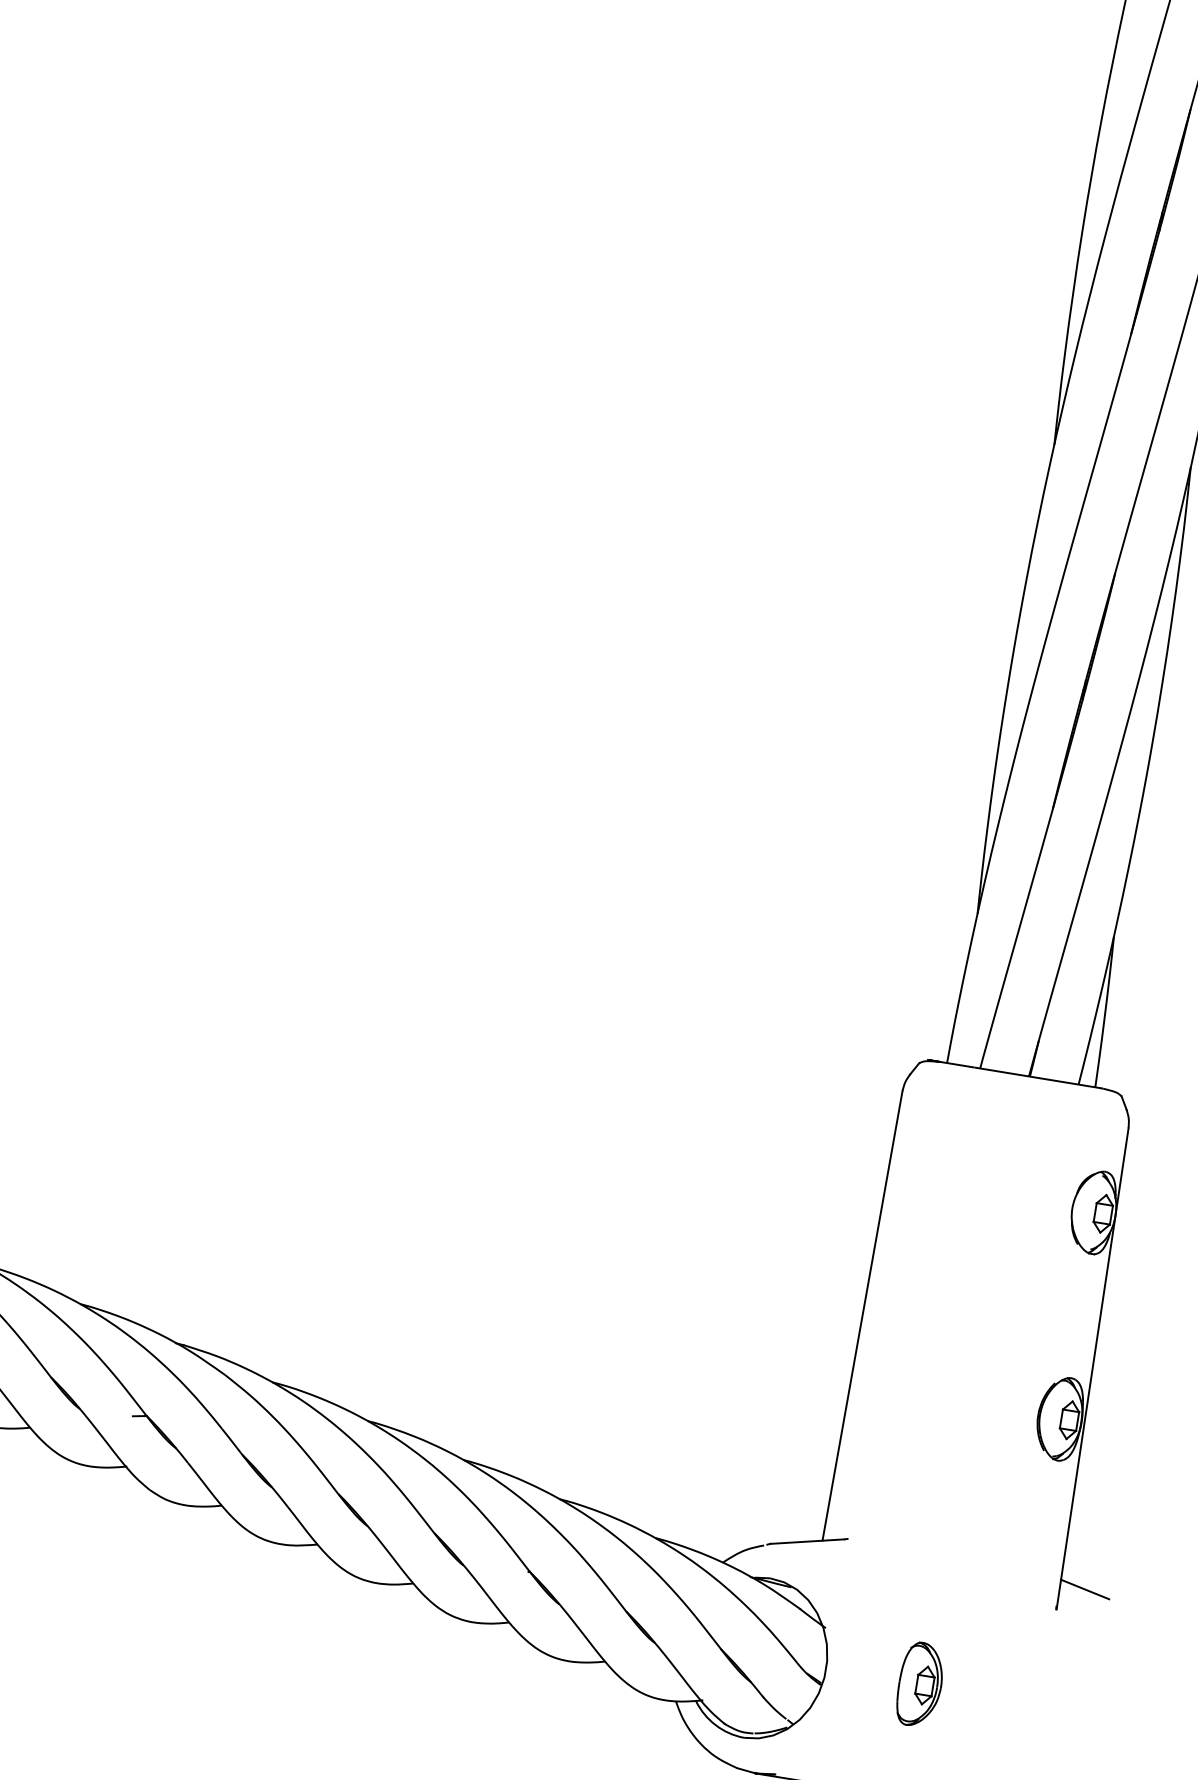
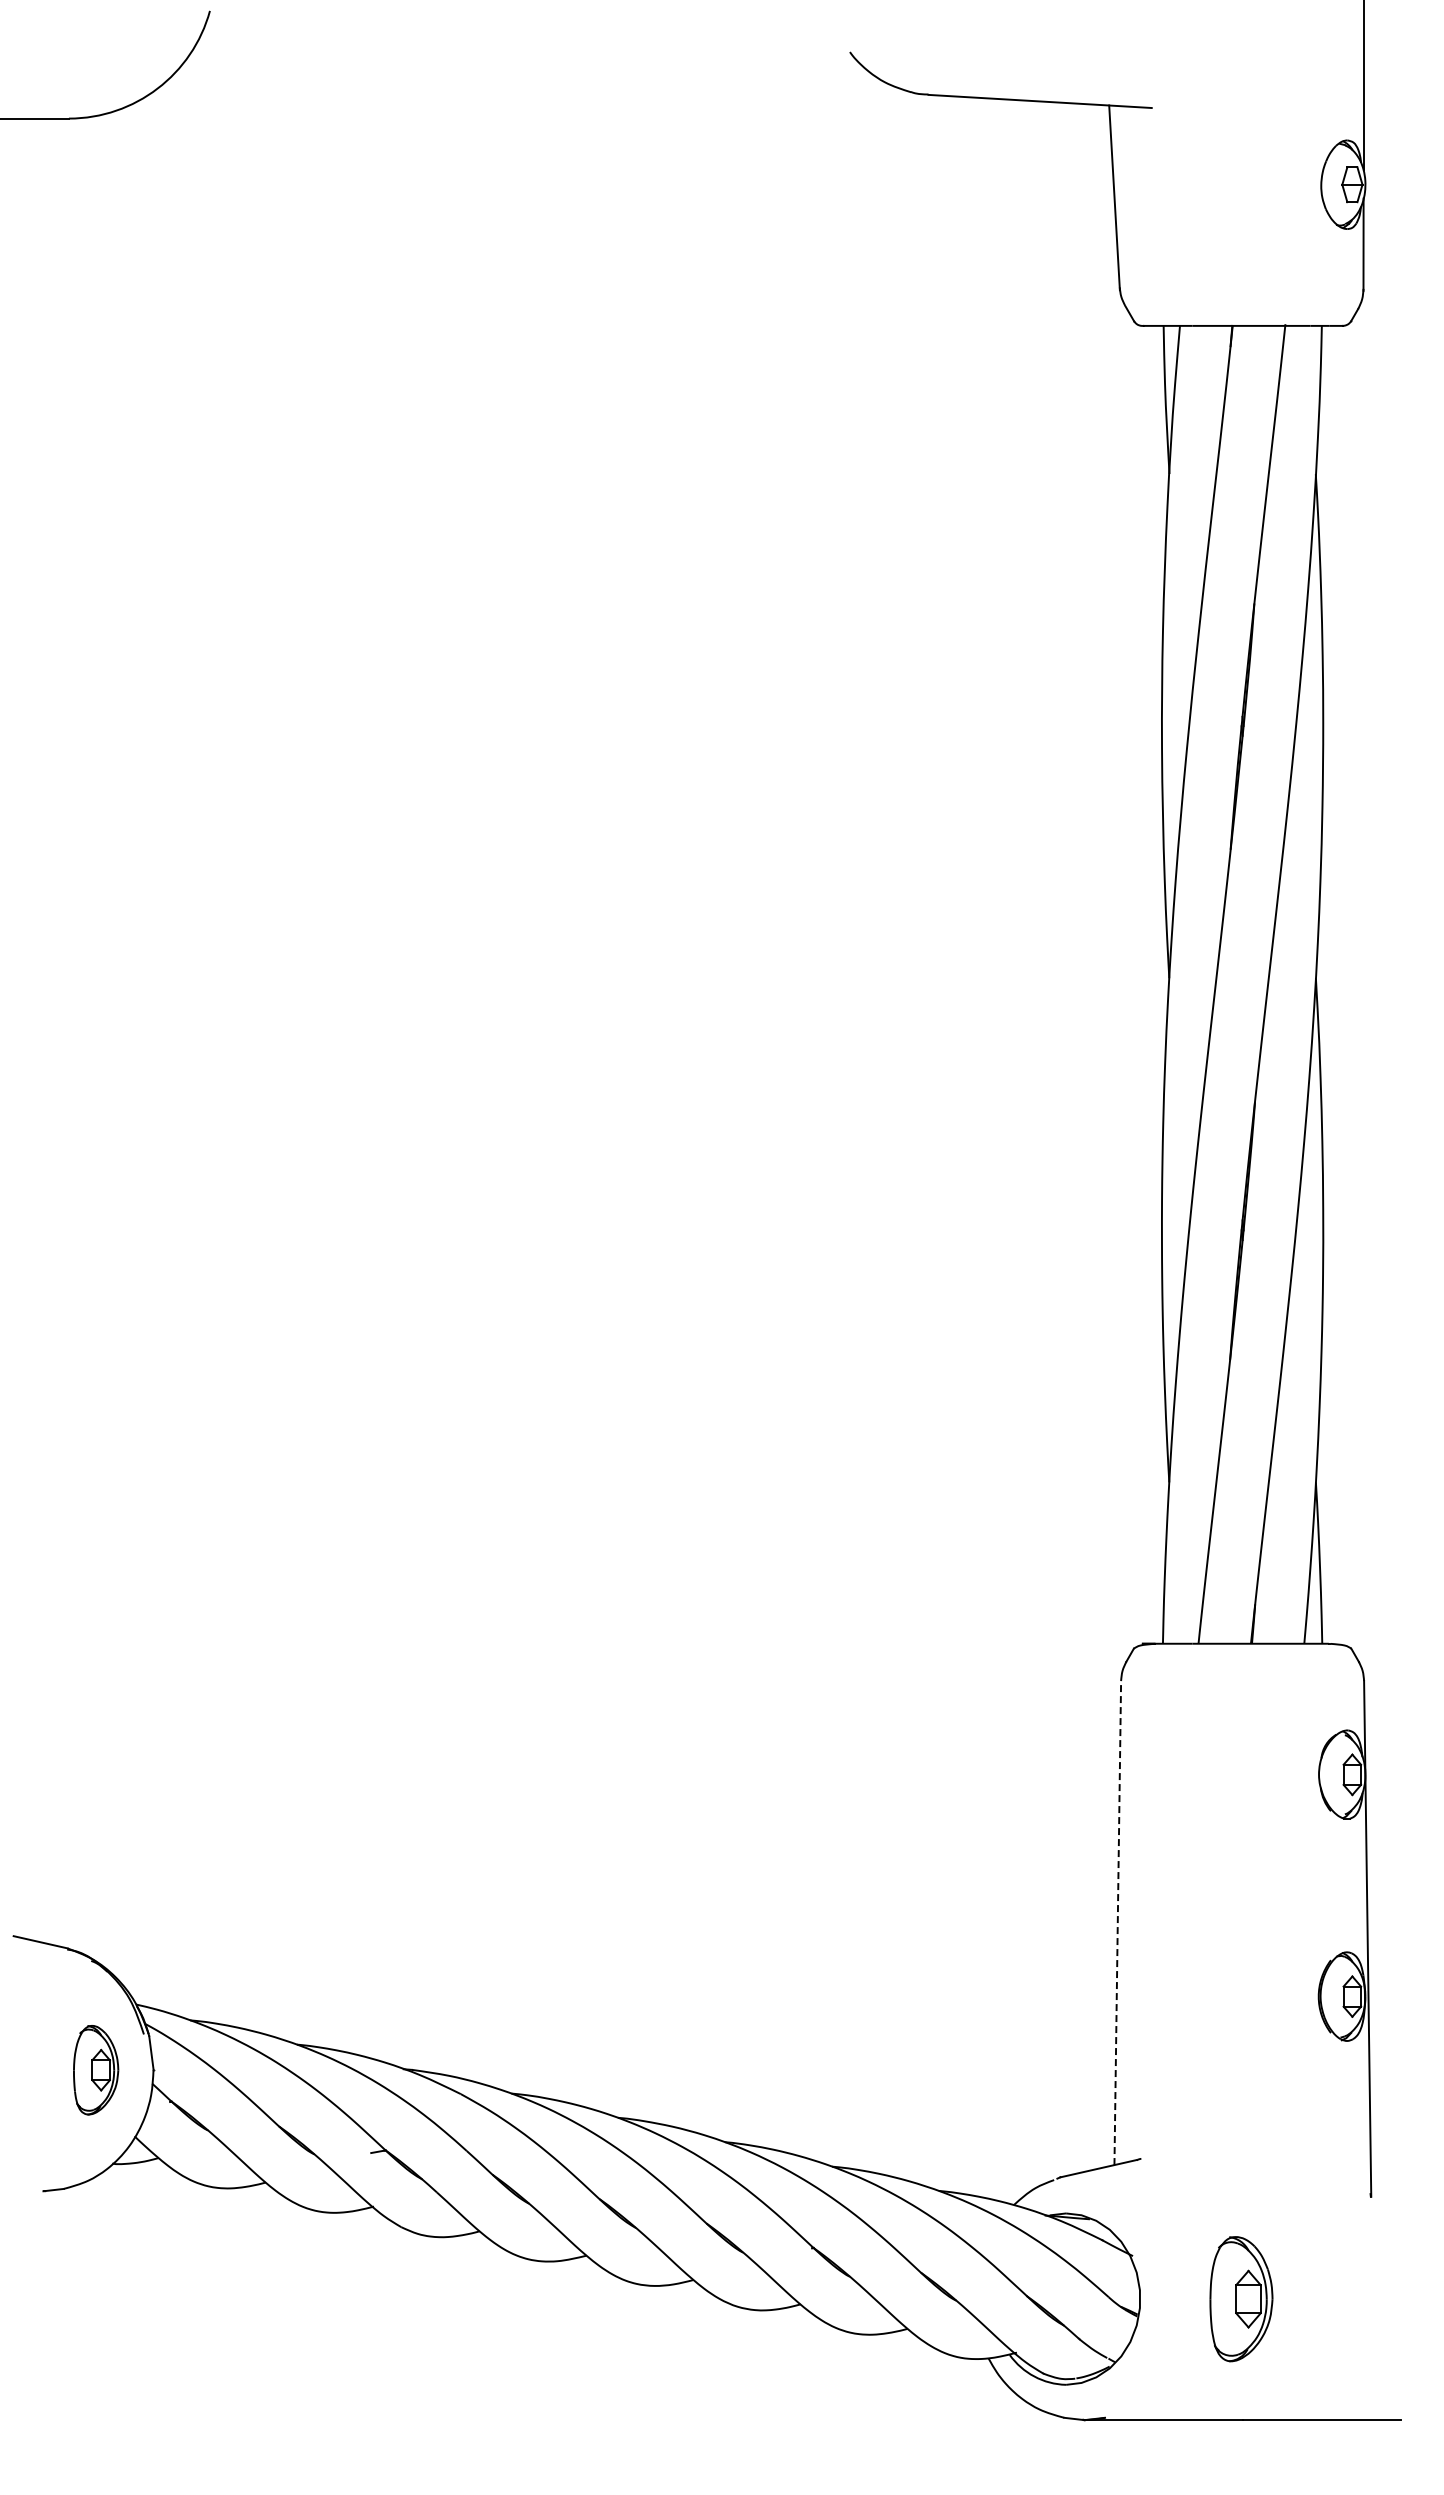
line: (862, 1315) -> (1117, 1922), solid -> dashed
line: (1084, 1589) -> (1397, 2171), removed
part: (920, 1684) -> (1241, 2298), size x1.4

